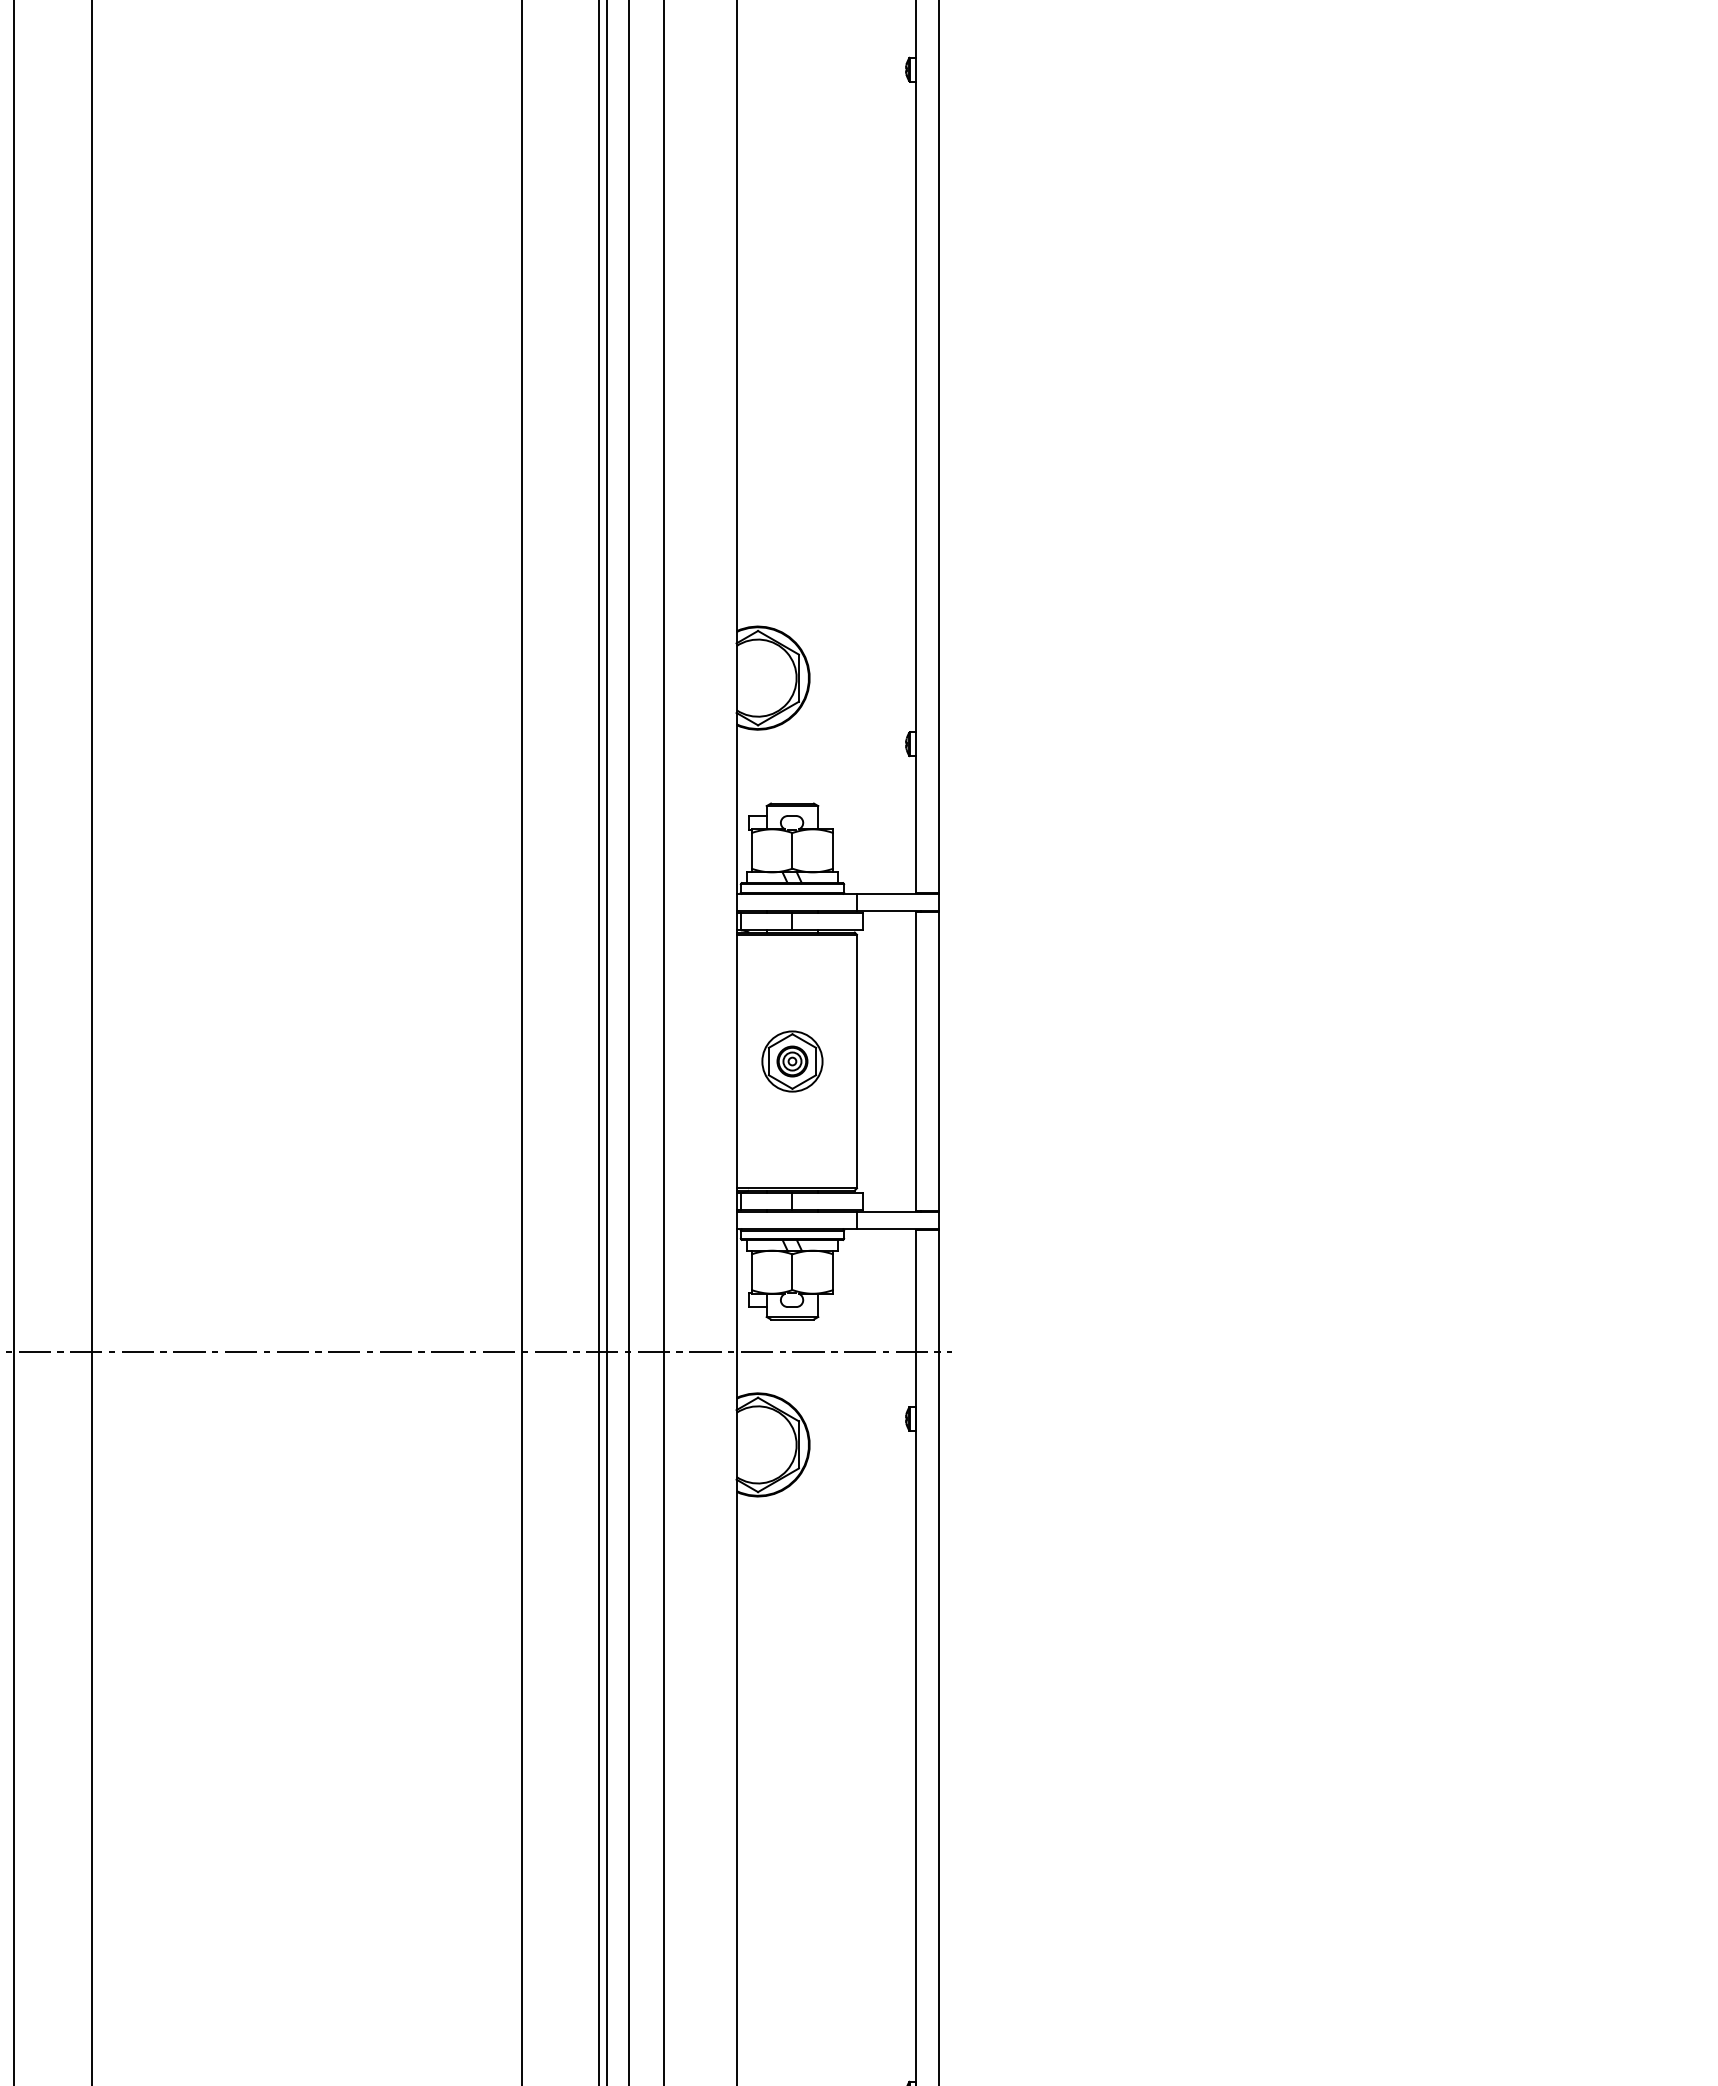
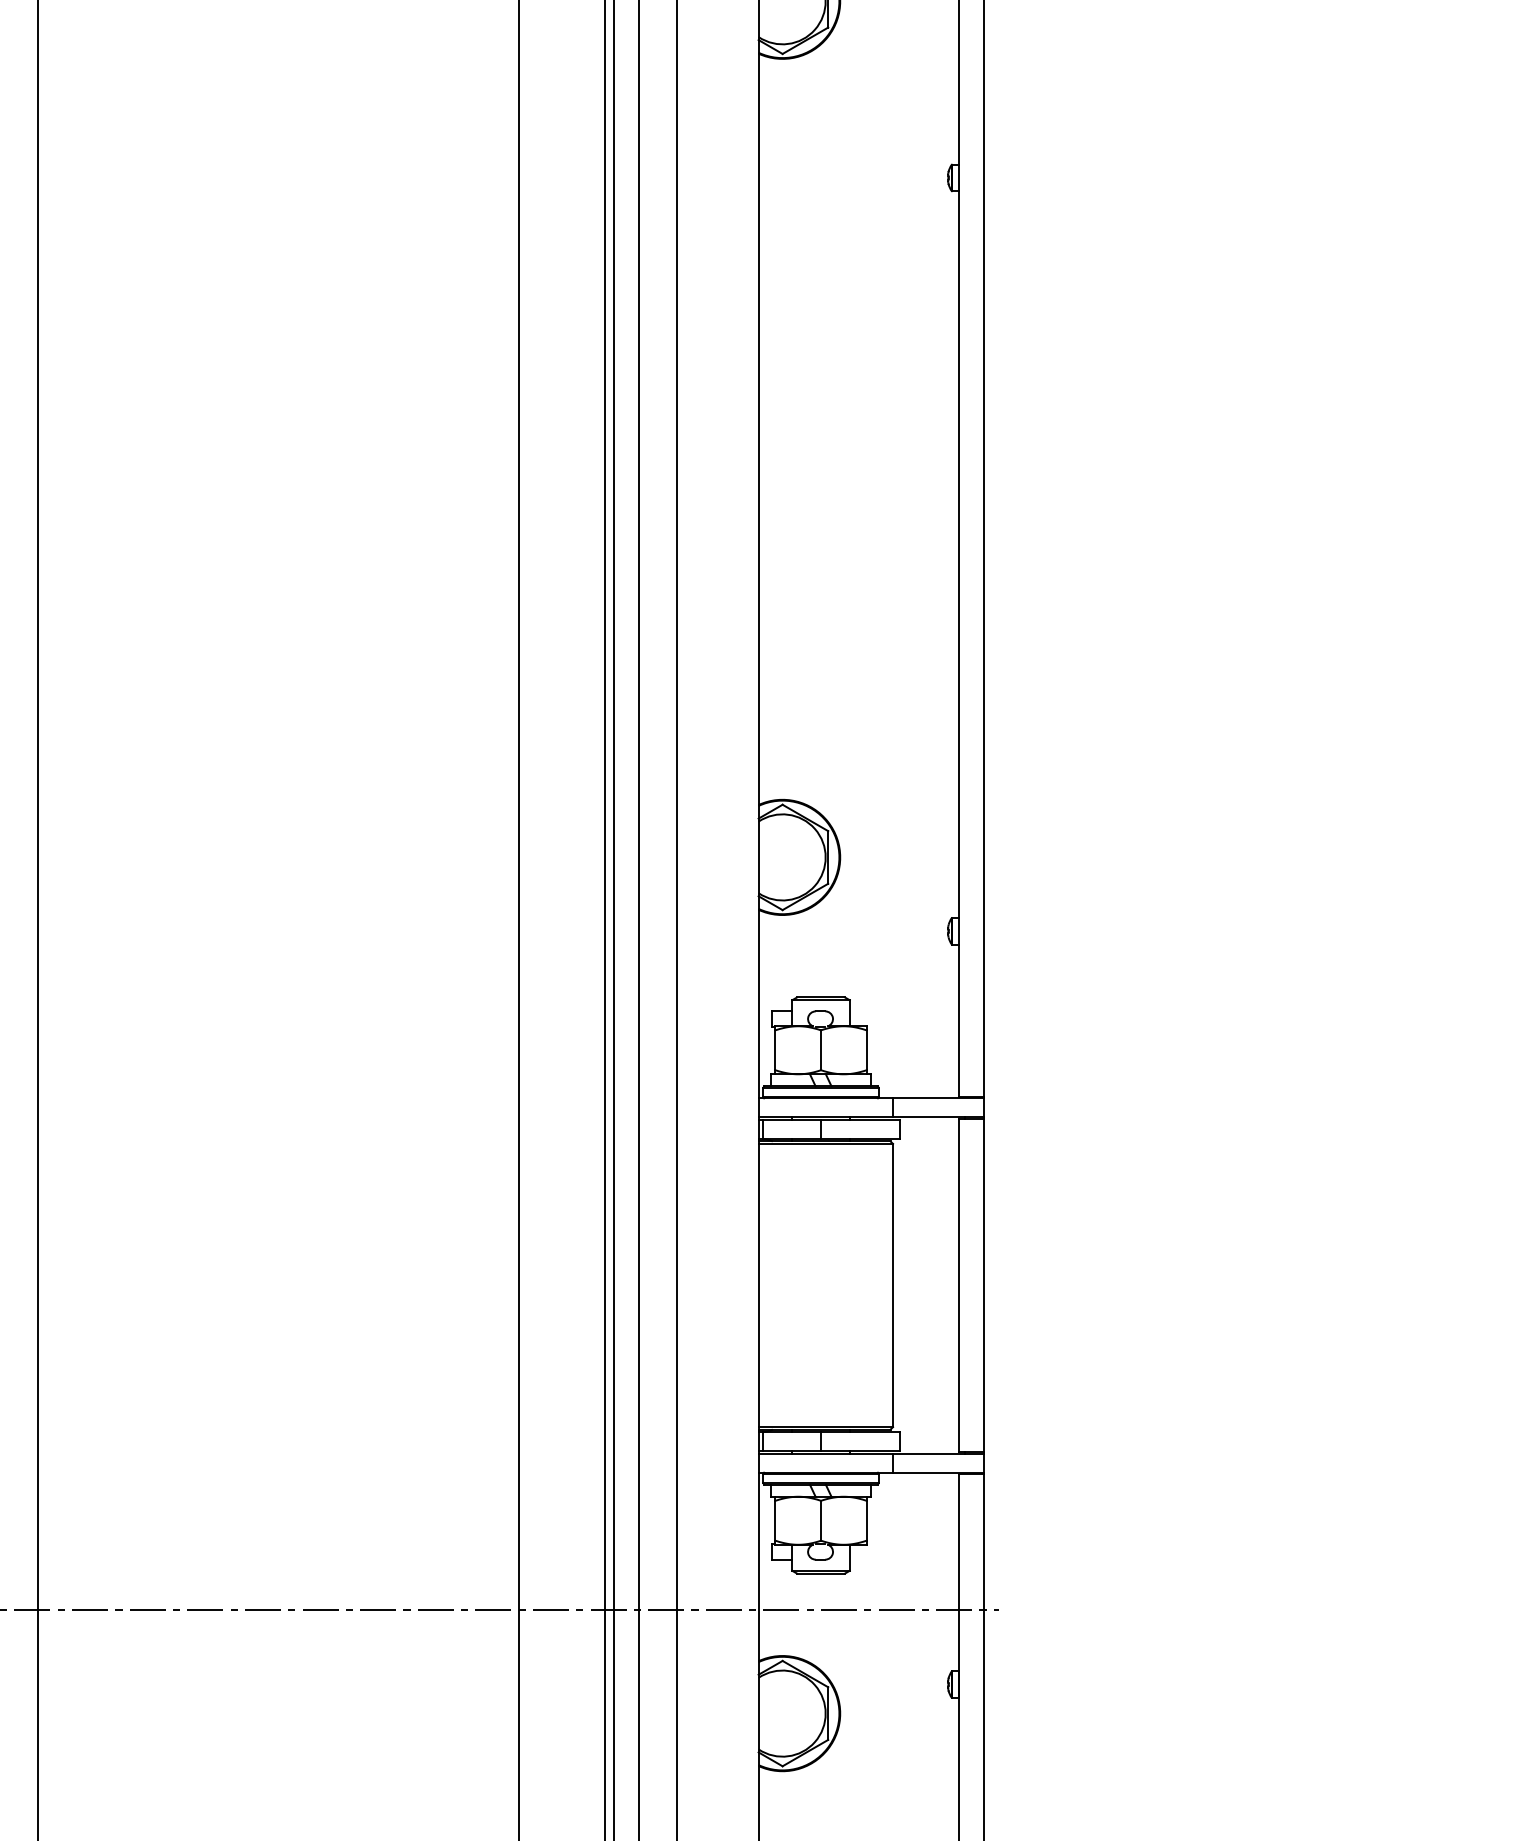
part: (792, 1061) -> (821, 1285), removed

